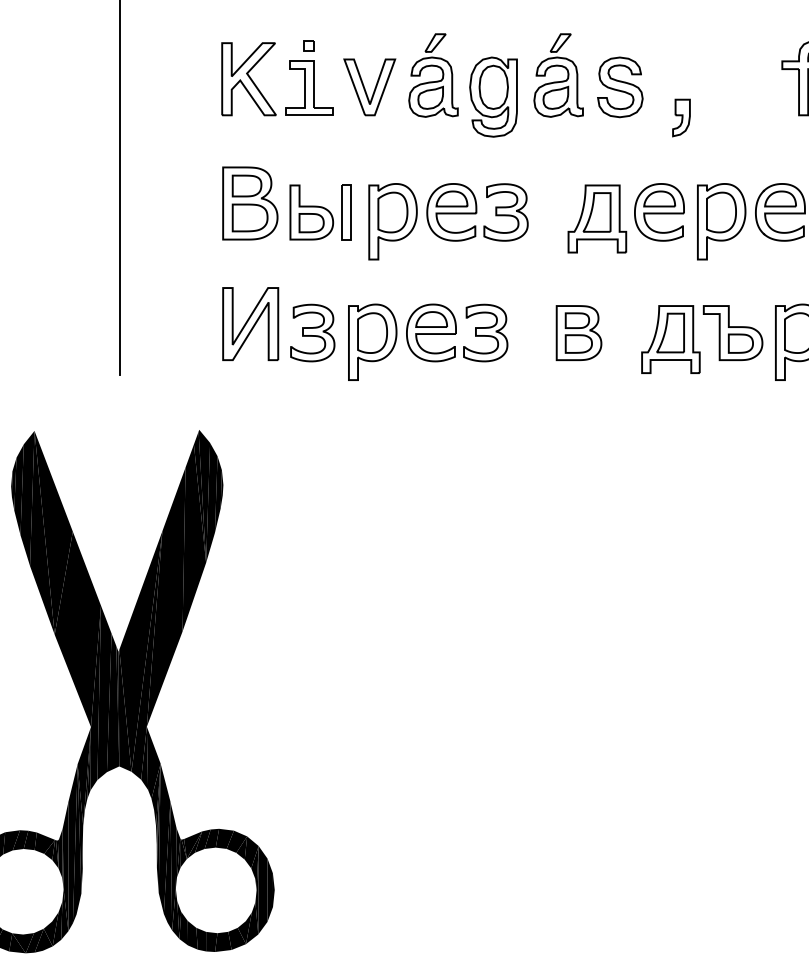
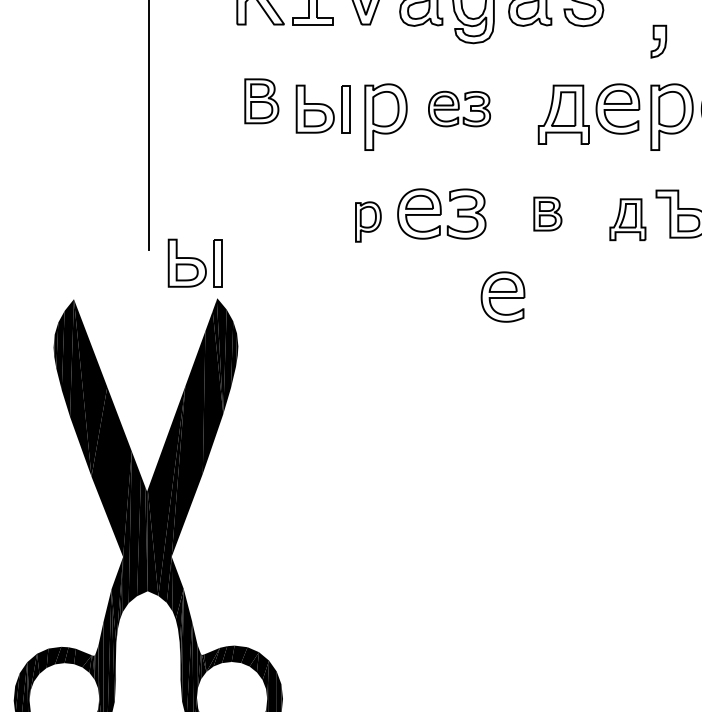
part: (681, 117) -> (658, 41), moved
part: (250, 203) -> (261, 101), size x0.7
part: (477, 212) -> (459, 109), size x0.7
part: (250, 323) -> (261, 205), removed
part: (312, 332) -> (315, 213), removed
part: (578, 332) -> (547, 213), size x0.7
part: (670, 339) -> (627, 219), size x0.7
part: (372, 341) -> (368, 221), size x0.6
part: (173, 389) -> (194, 263), added
part: (527, 428) -> (503, 297), added

